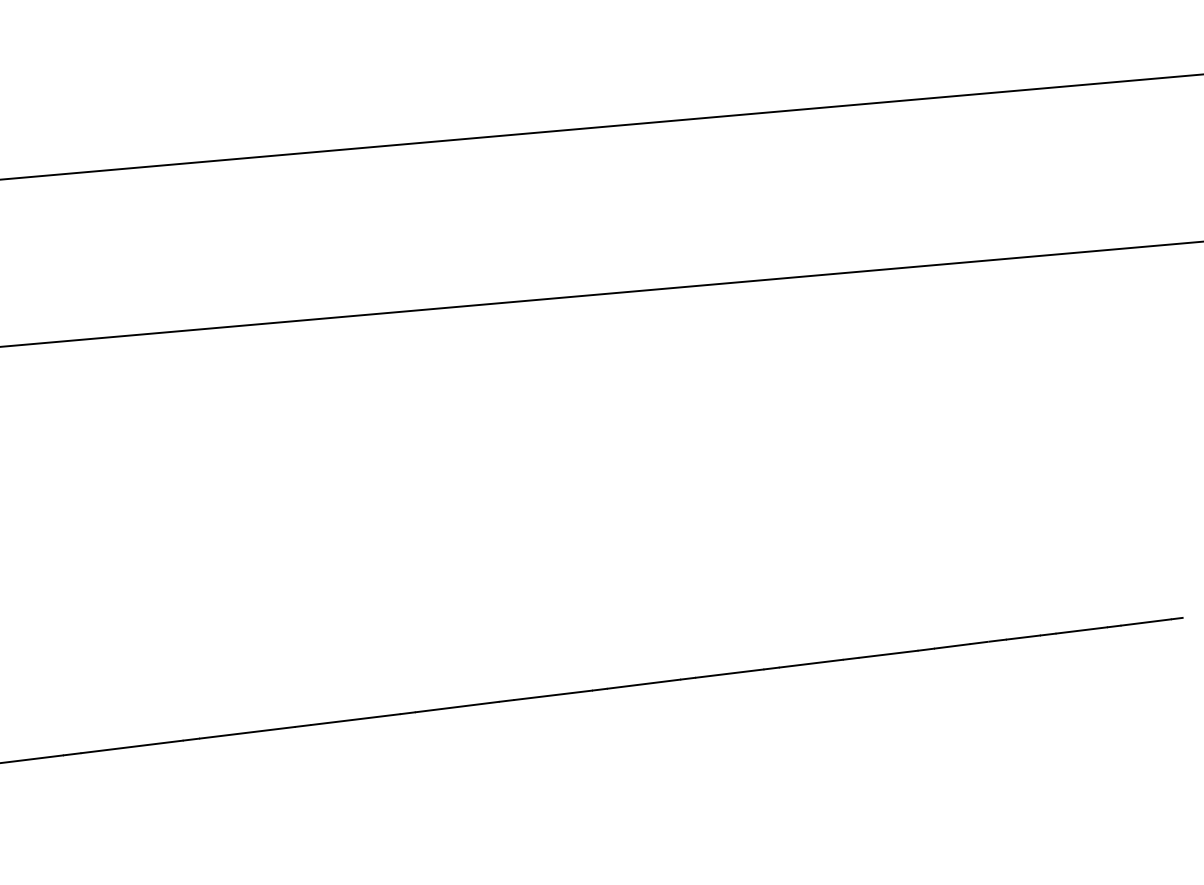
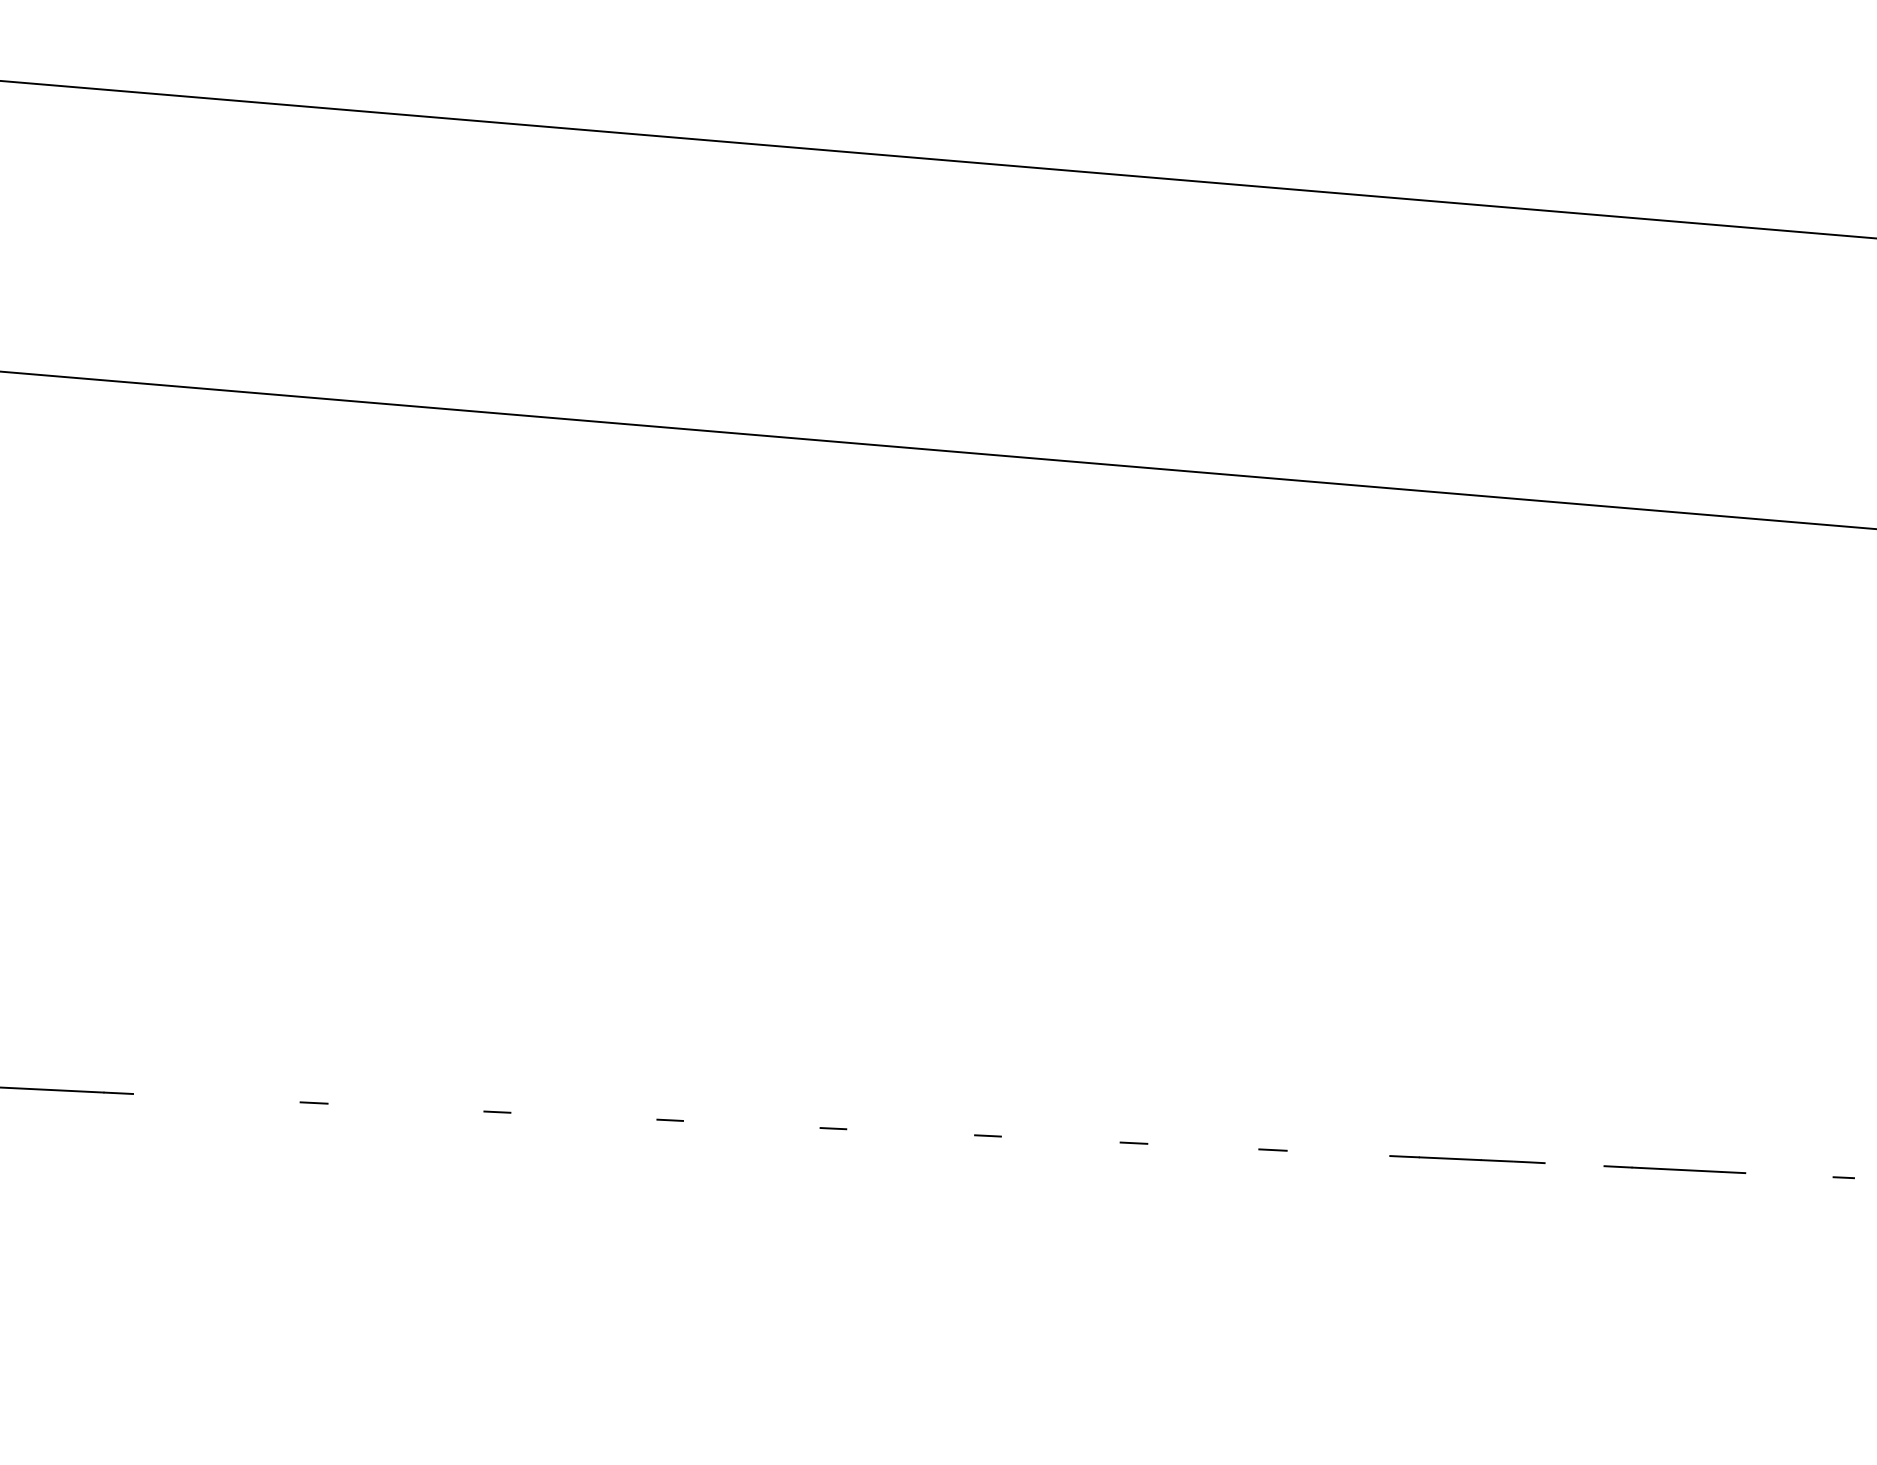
line: (1145, 622) -> (1788, 1175), removed
line: (1022, 637) -> (1573, 1164), removed
line: (888, 653) -> (1338, 1152), removed
line: (810, 663) -> (1202, 1146), removed
line: (729, 673) -> (1060, 1139), removed
line: (643, 683) -> (910, 1130), removed
line: (552, 694) -> (750, 1122), removed
line: (456, 706) -> (582, 1115), removed
line: (355, 719) -> (405, 1107), removed
line: (247, 732) -> (217, 1097), removed

